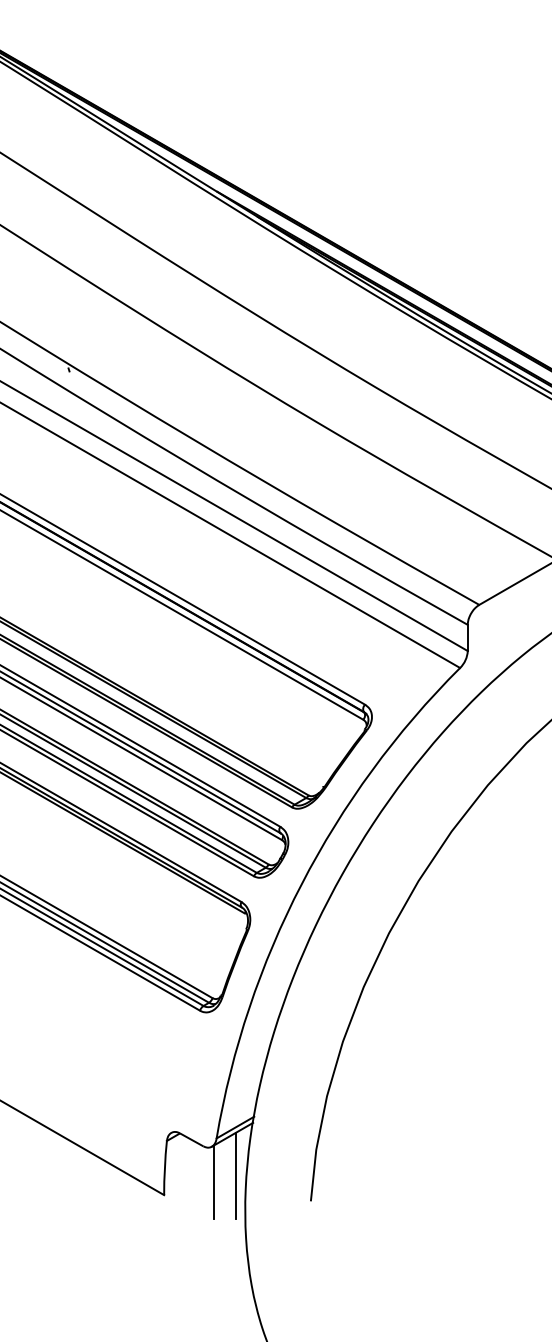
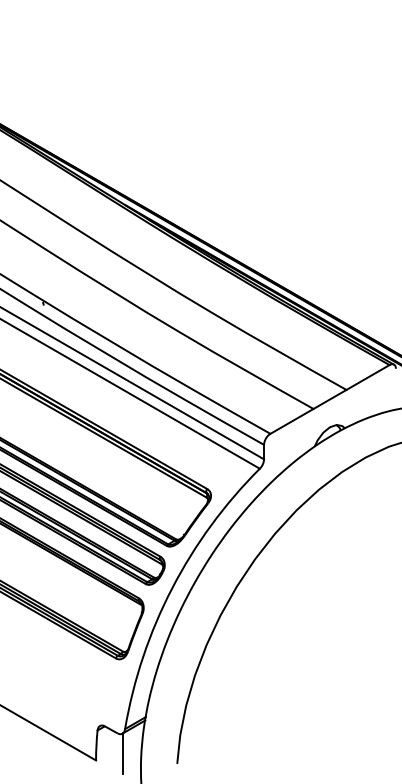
line: (237, 1175) -> (136, 749), removed

